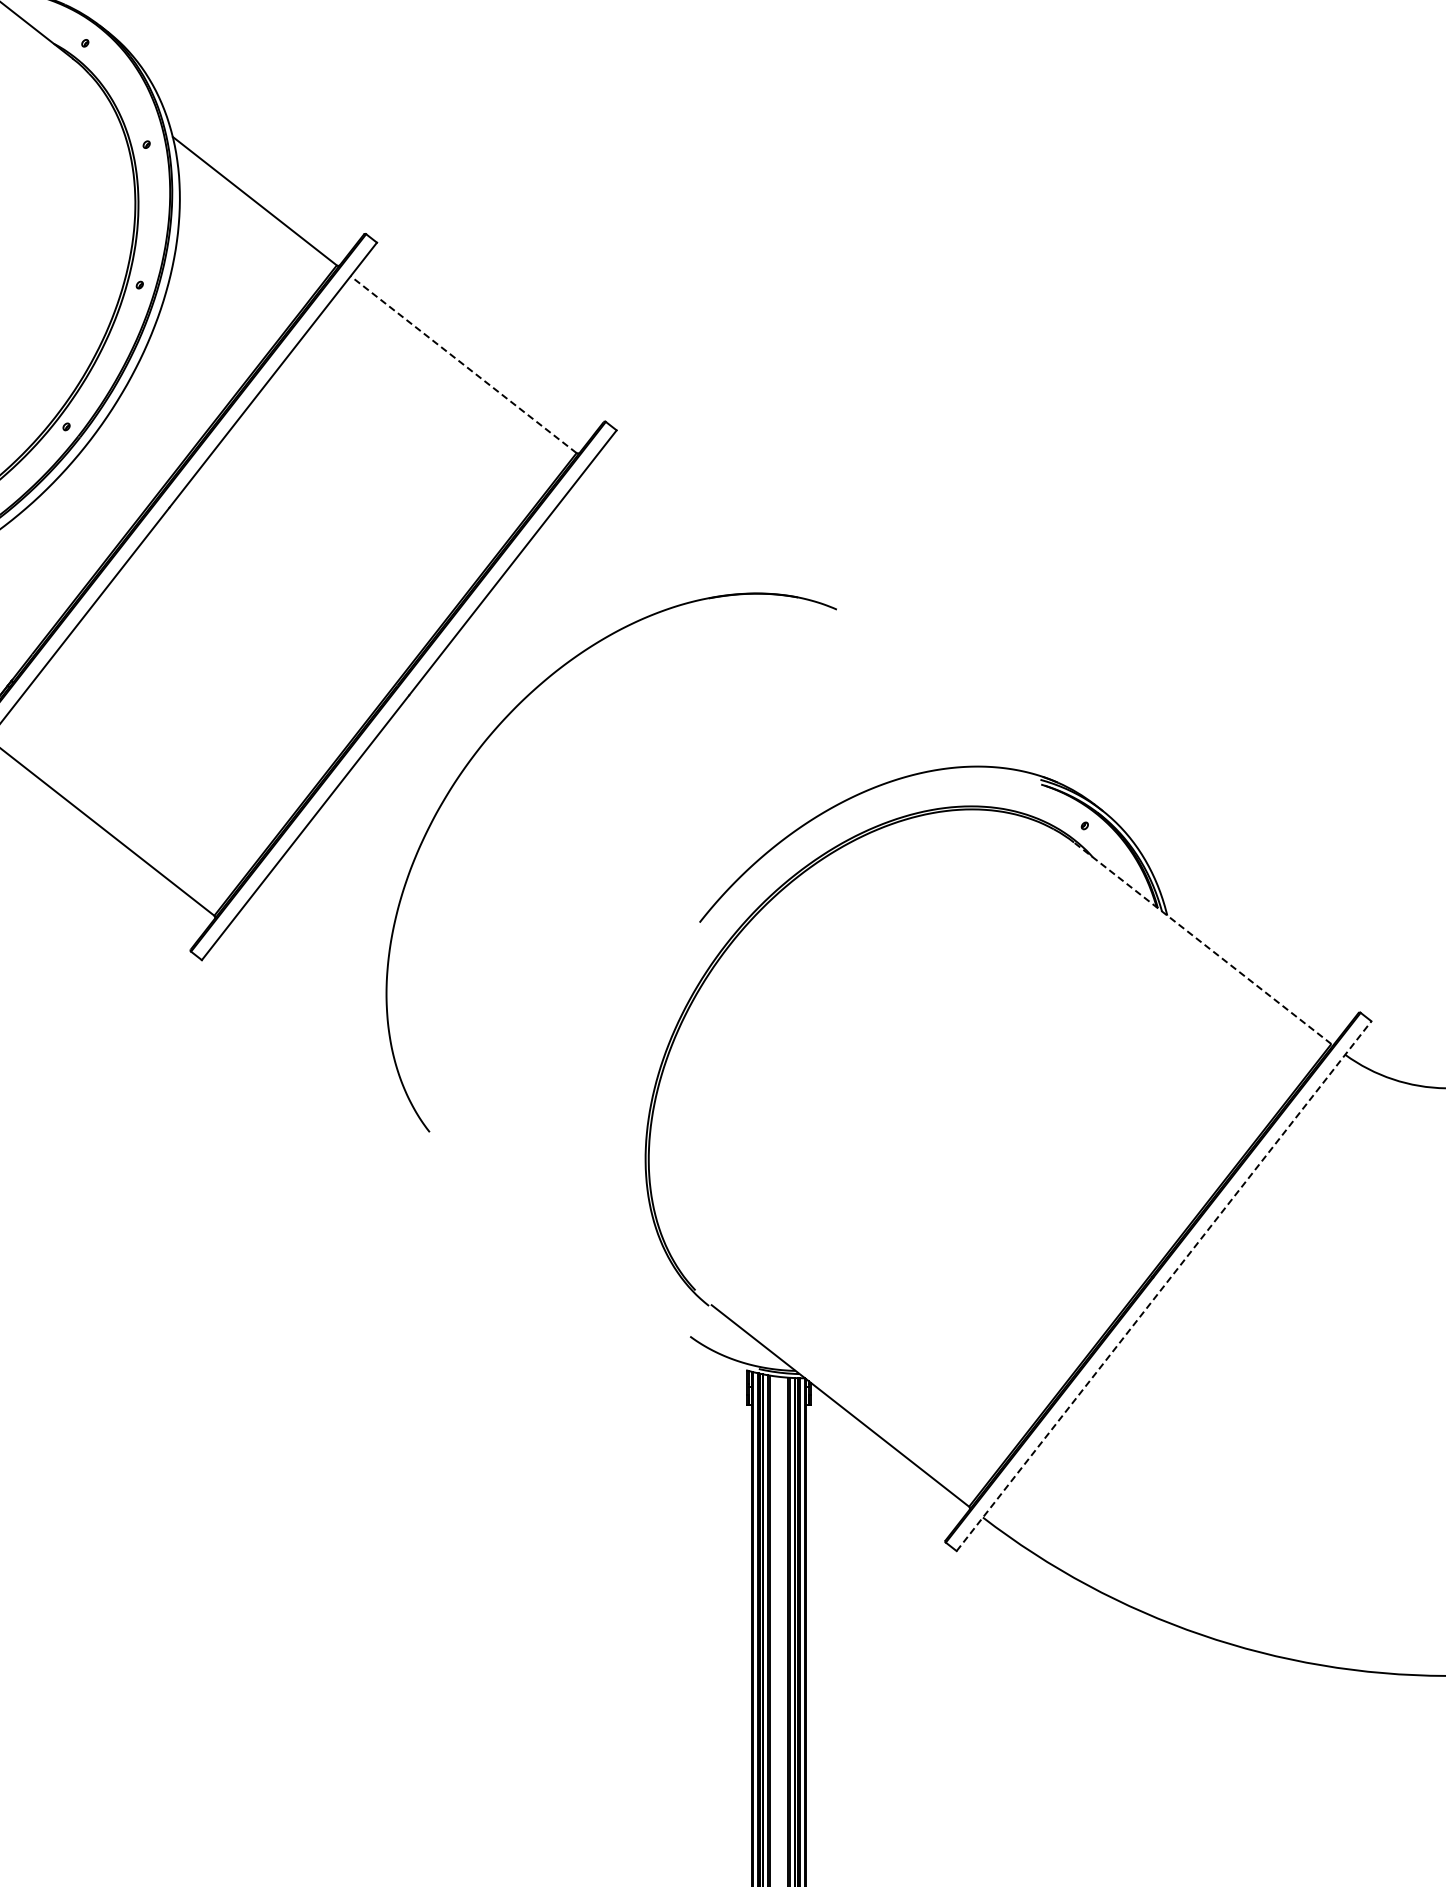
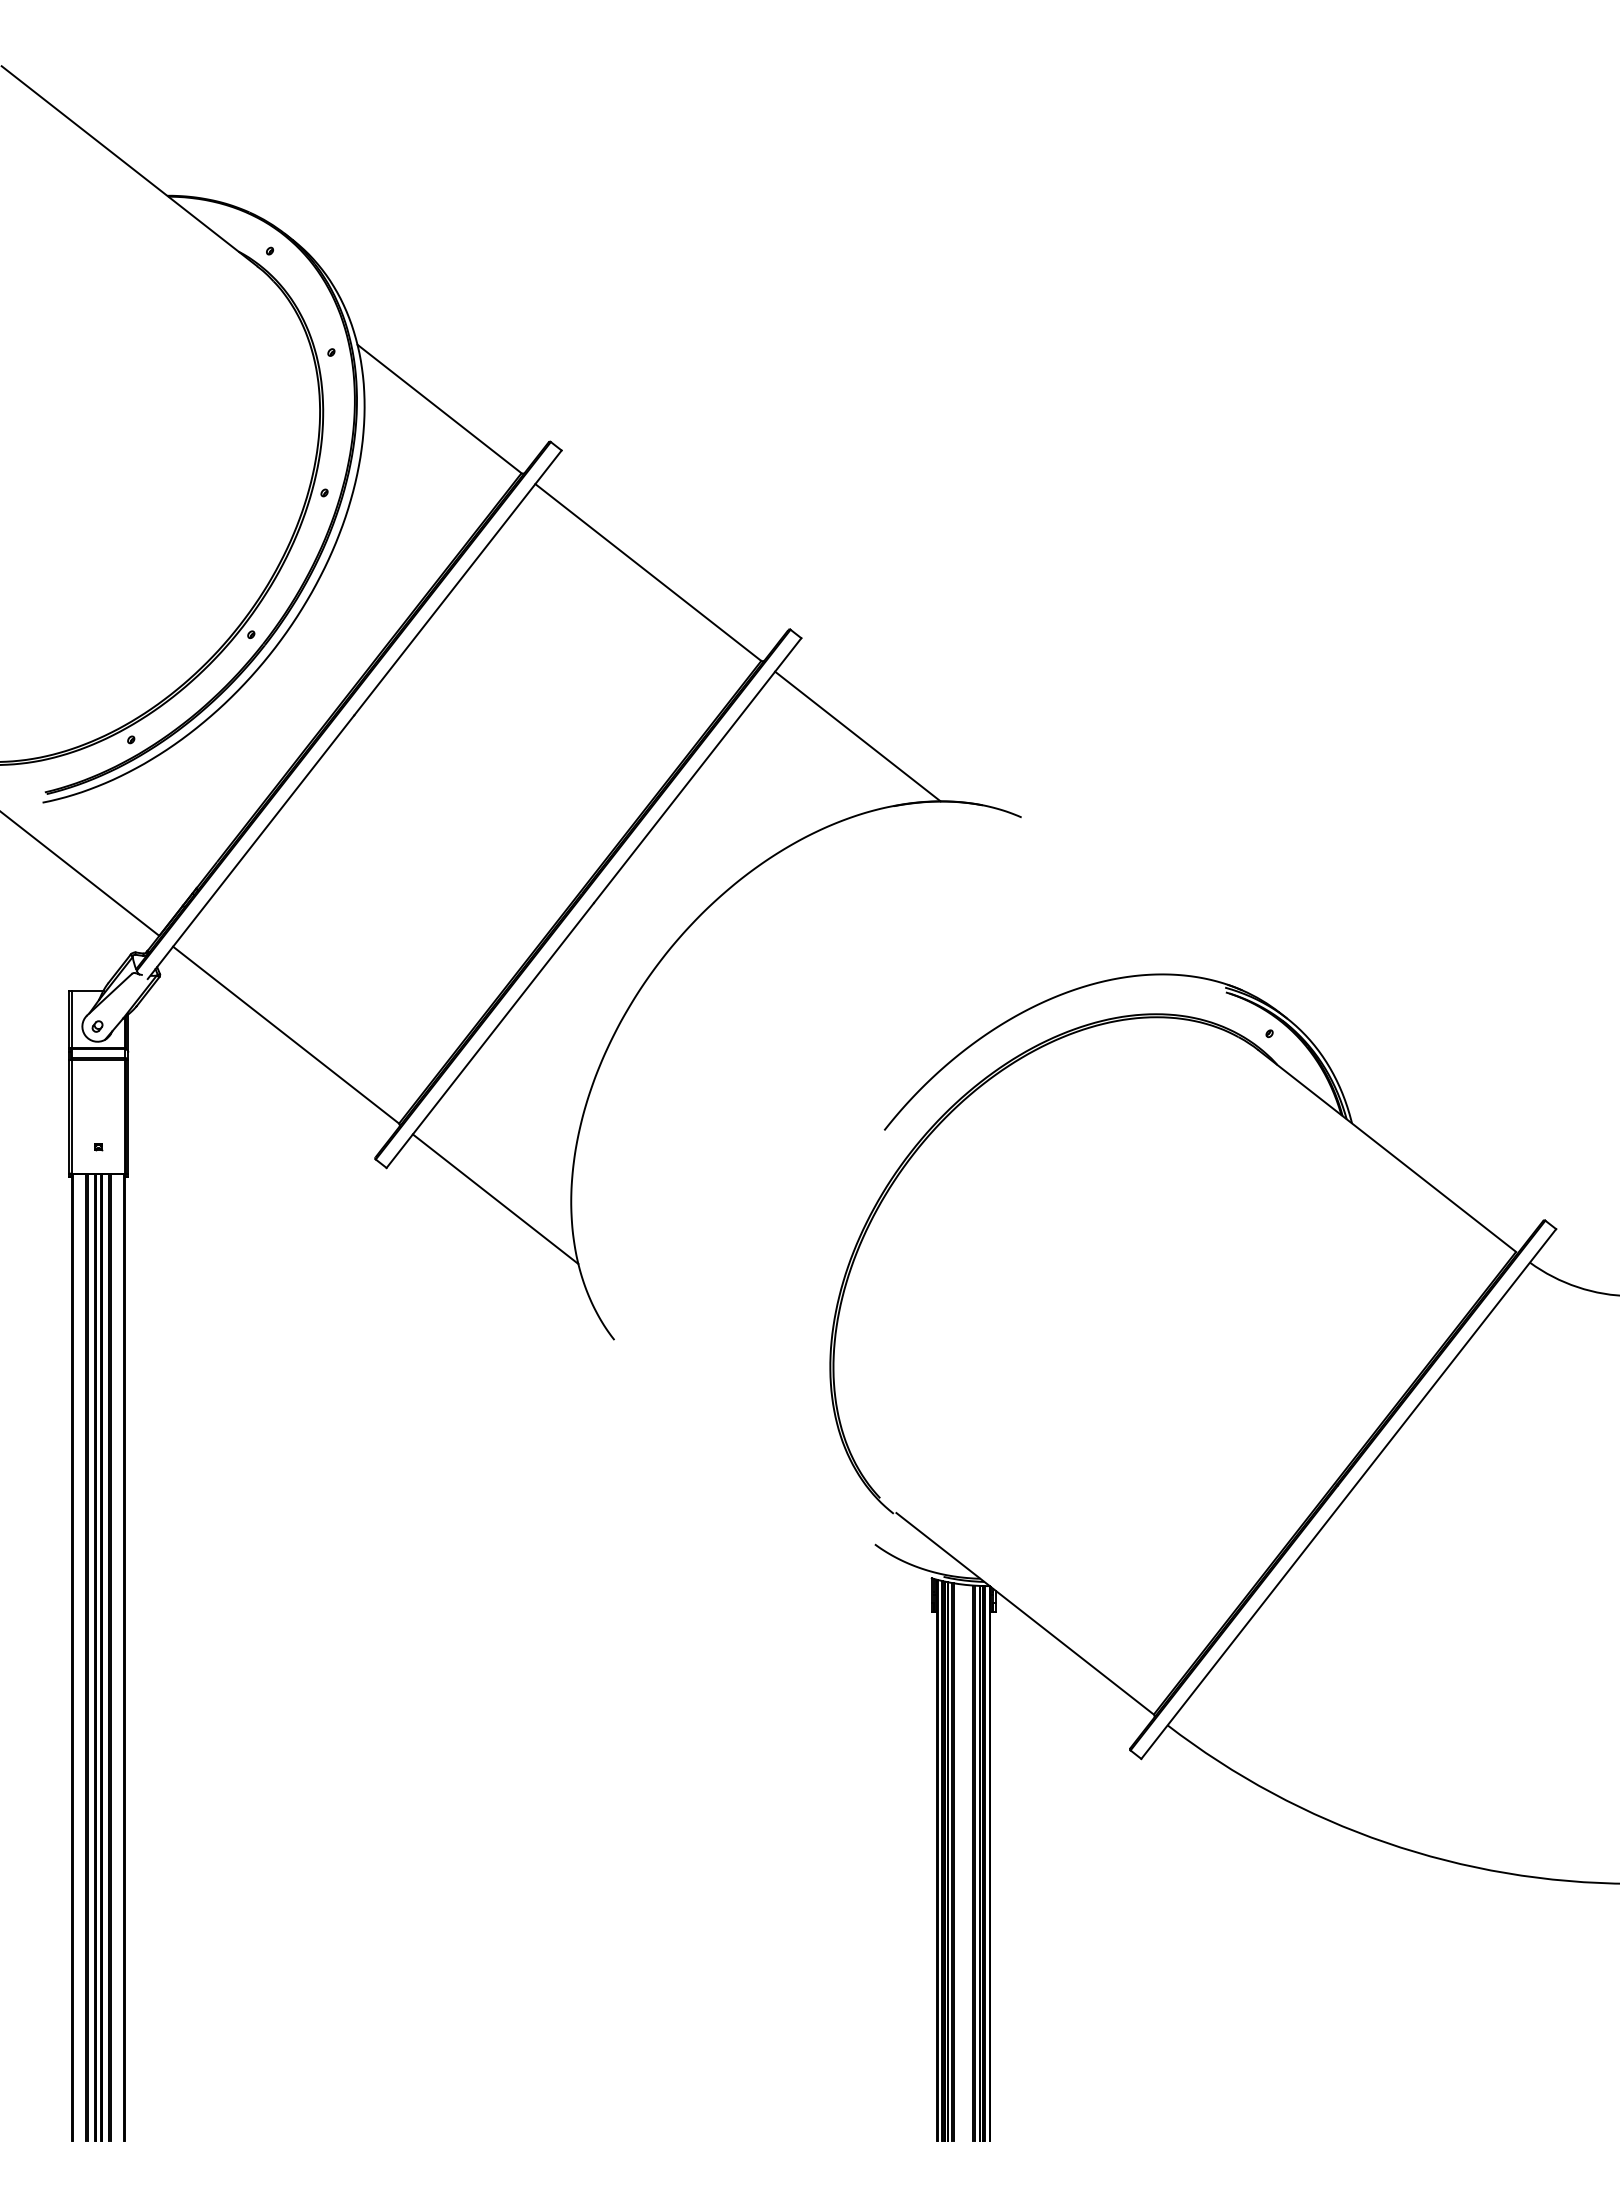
line: (462, 364) -> (647, 572), dashed -> solid
line: (672, 528) -> (857, 736), added
line: (1202, 942) -> (1387, 1150), dashed -> solid
line: (310, 991) -> (495, 1199), added
line: (1164, 1285) -> (1349, 1493), dashed -> solid

